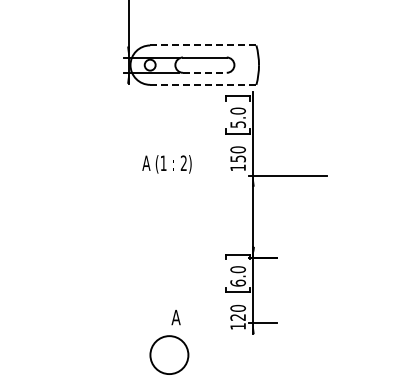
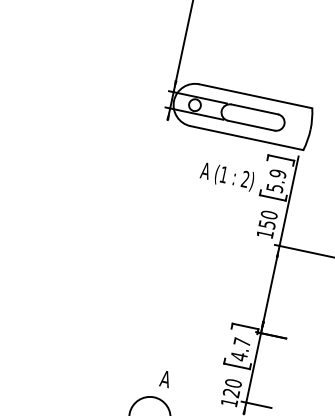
line: (202, 45) -> (254, 96), dashed -> solid
line: (204, 72) -> (251, 125), dashed -> solid
line: (203, 84) -> (247, 137), dashed -> solid
text: (237, 110) -> (277, 173), 5.0 -> 5.9
text: (166, 164) -> (226, 176), moved
text: (237, 276) -> (239, 349), 6.0 -> 4.7

